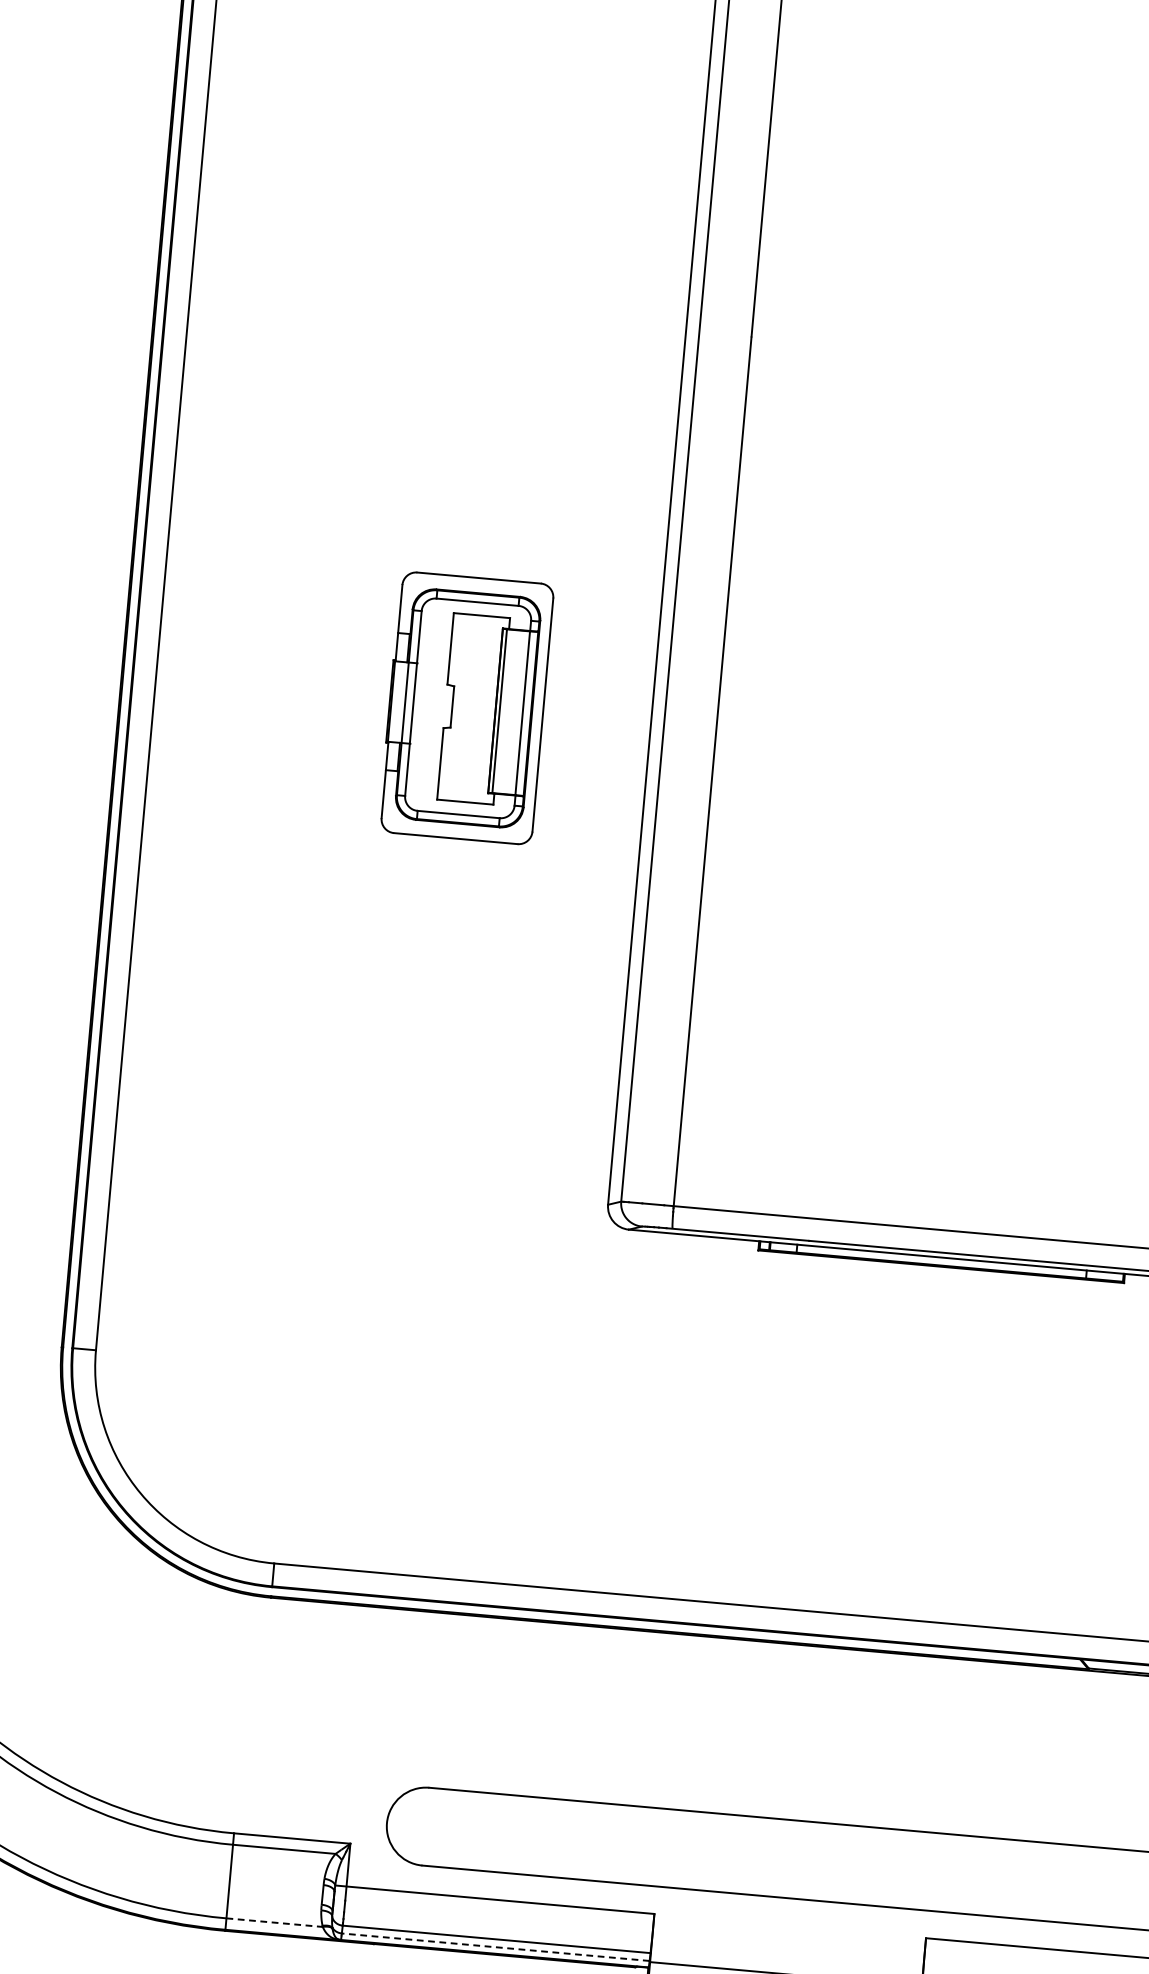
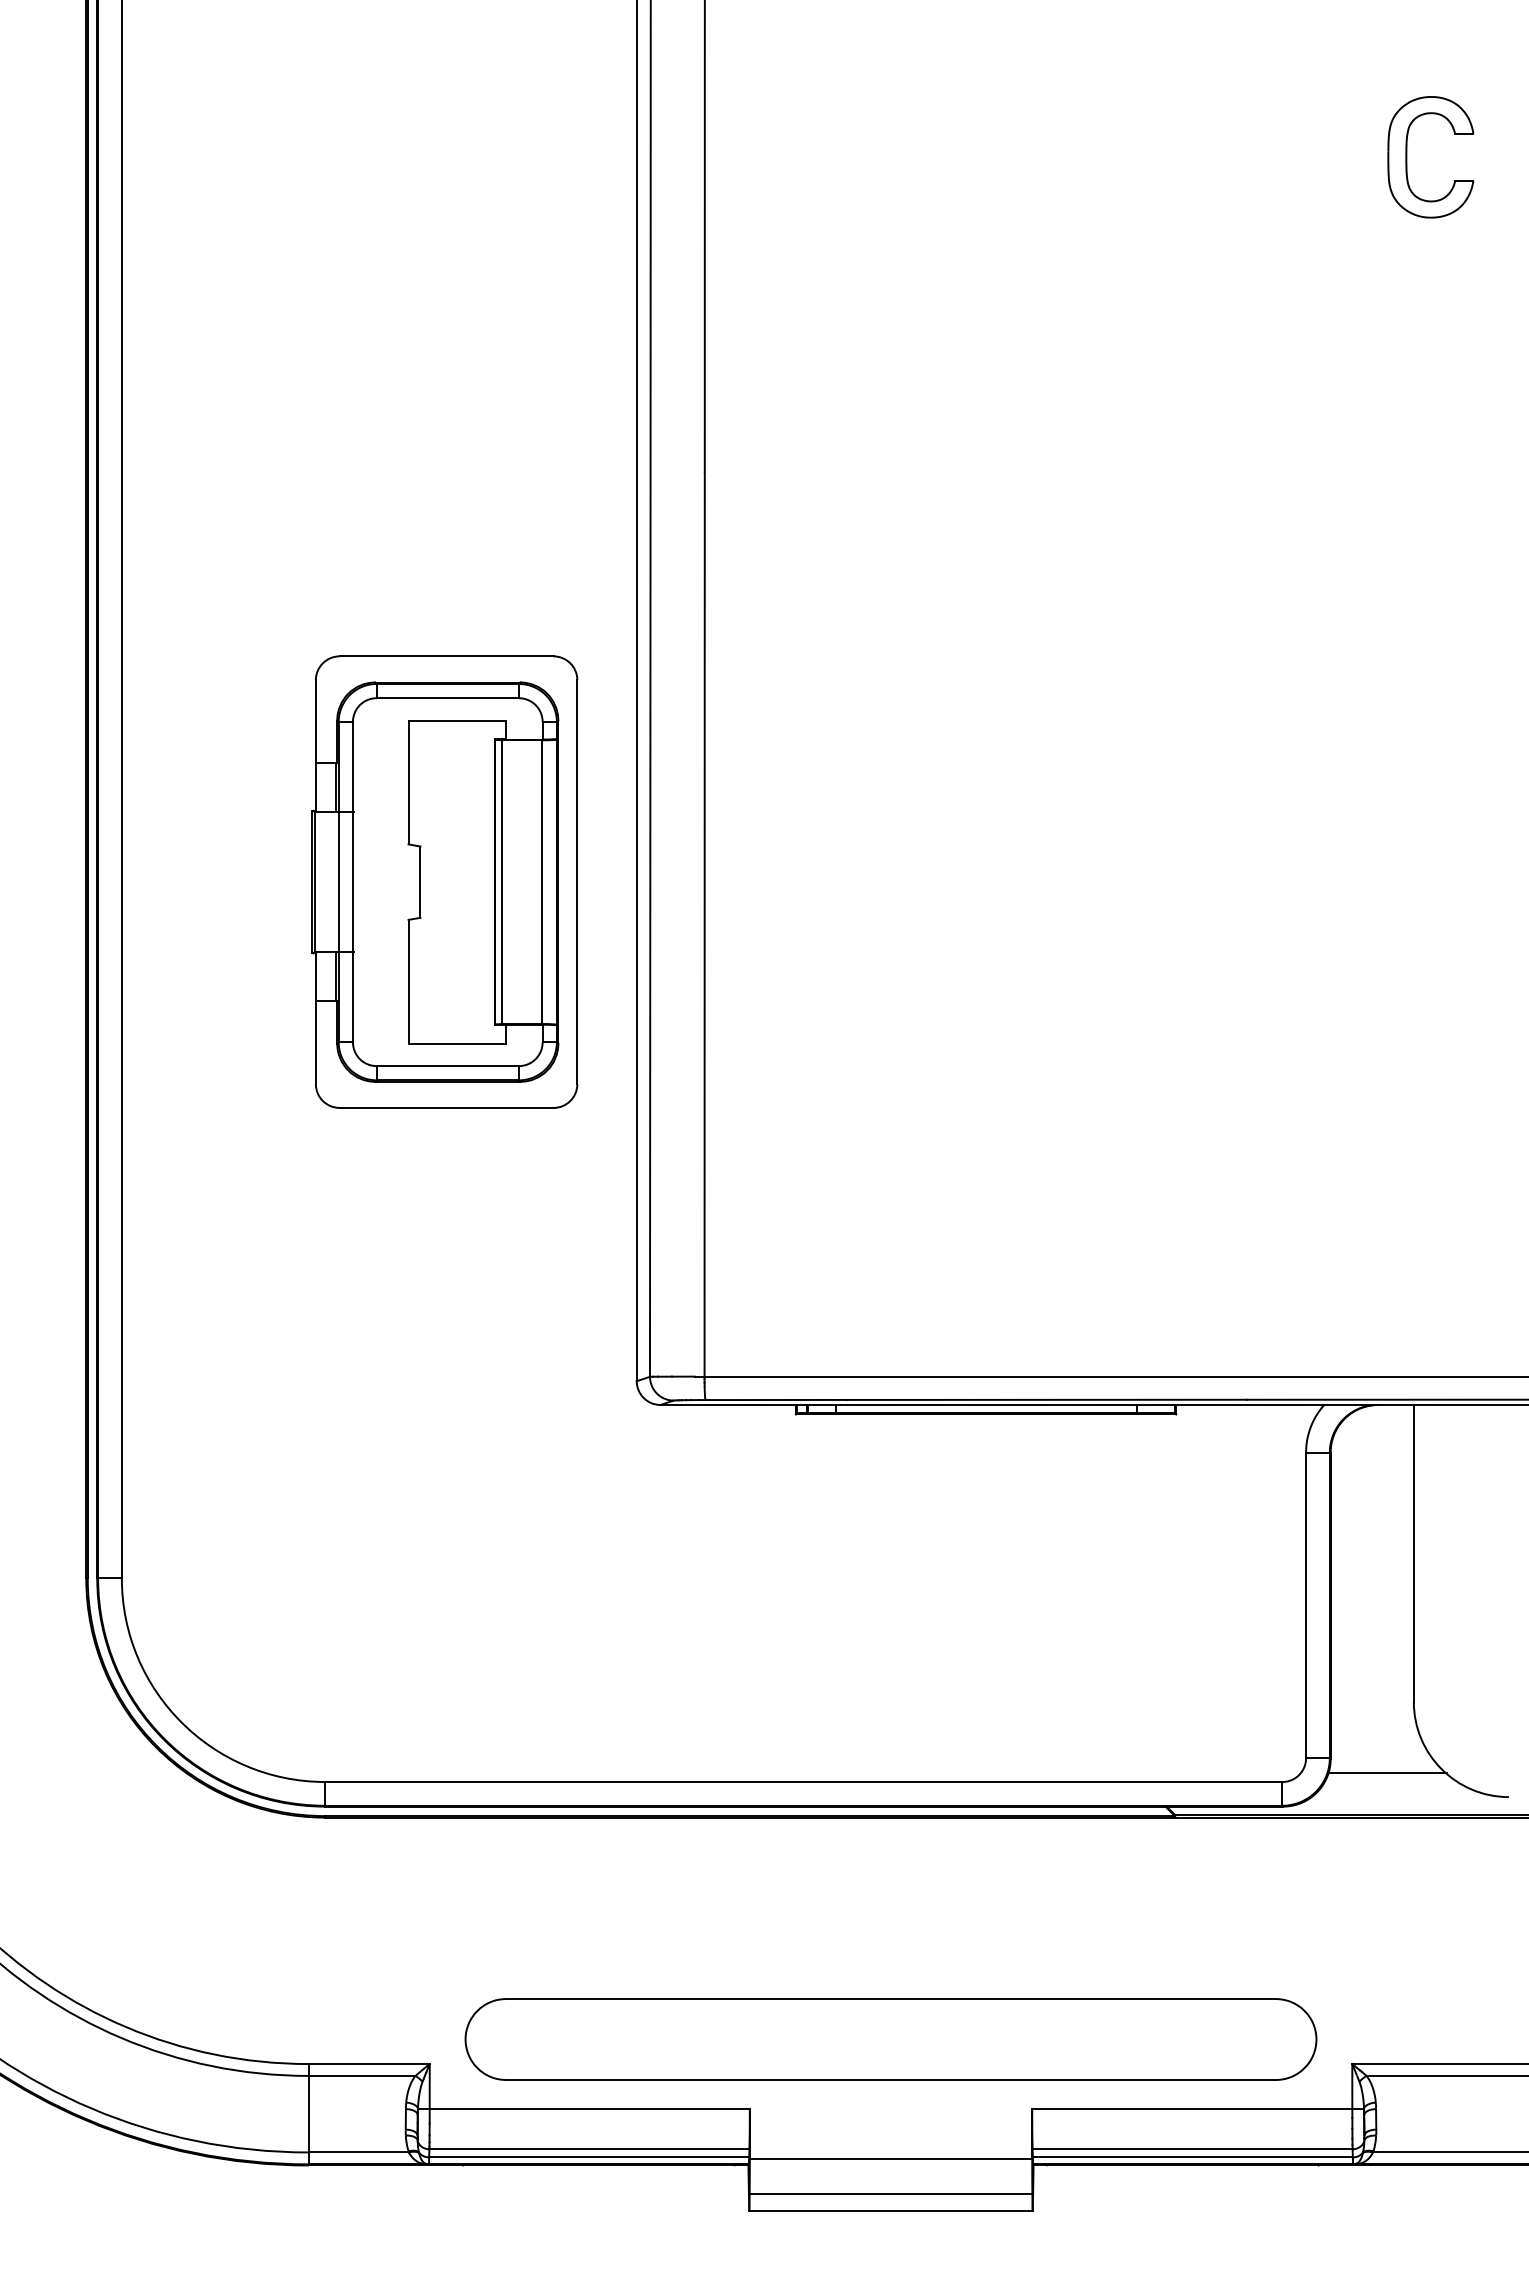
part: (466, 707) -> (444, 881), size x1.67
line: (275, 1922) -> (359, 2152), dashed -> solid
line: (495, 1947) -> (588, 2157), dashed -> solid

